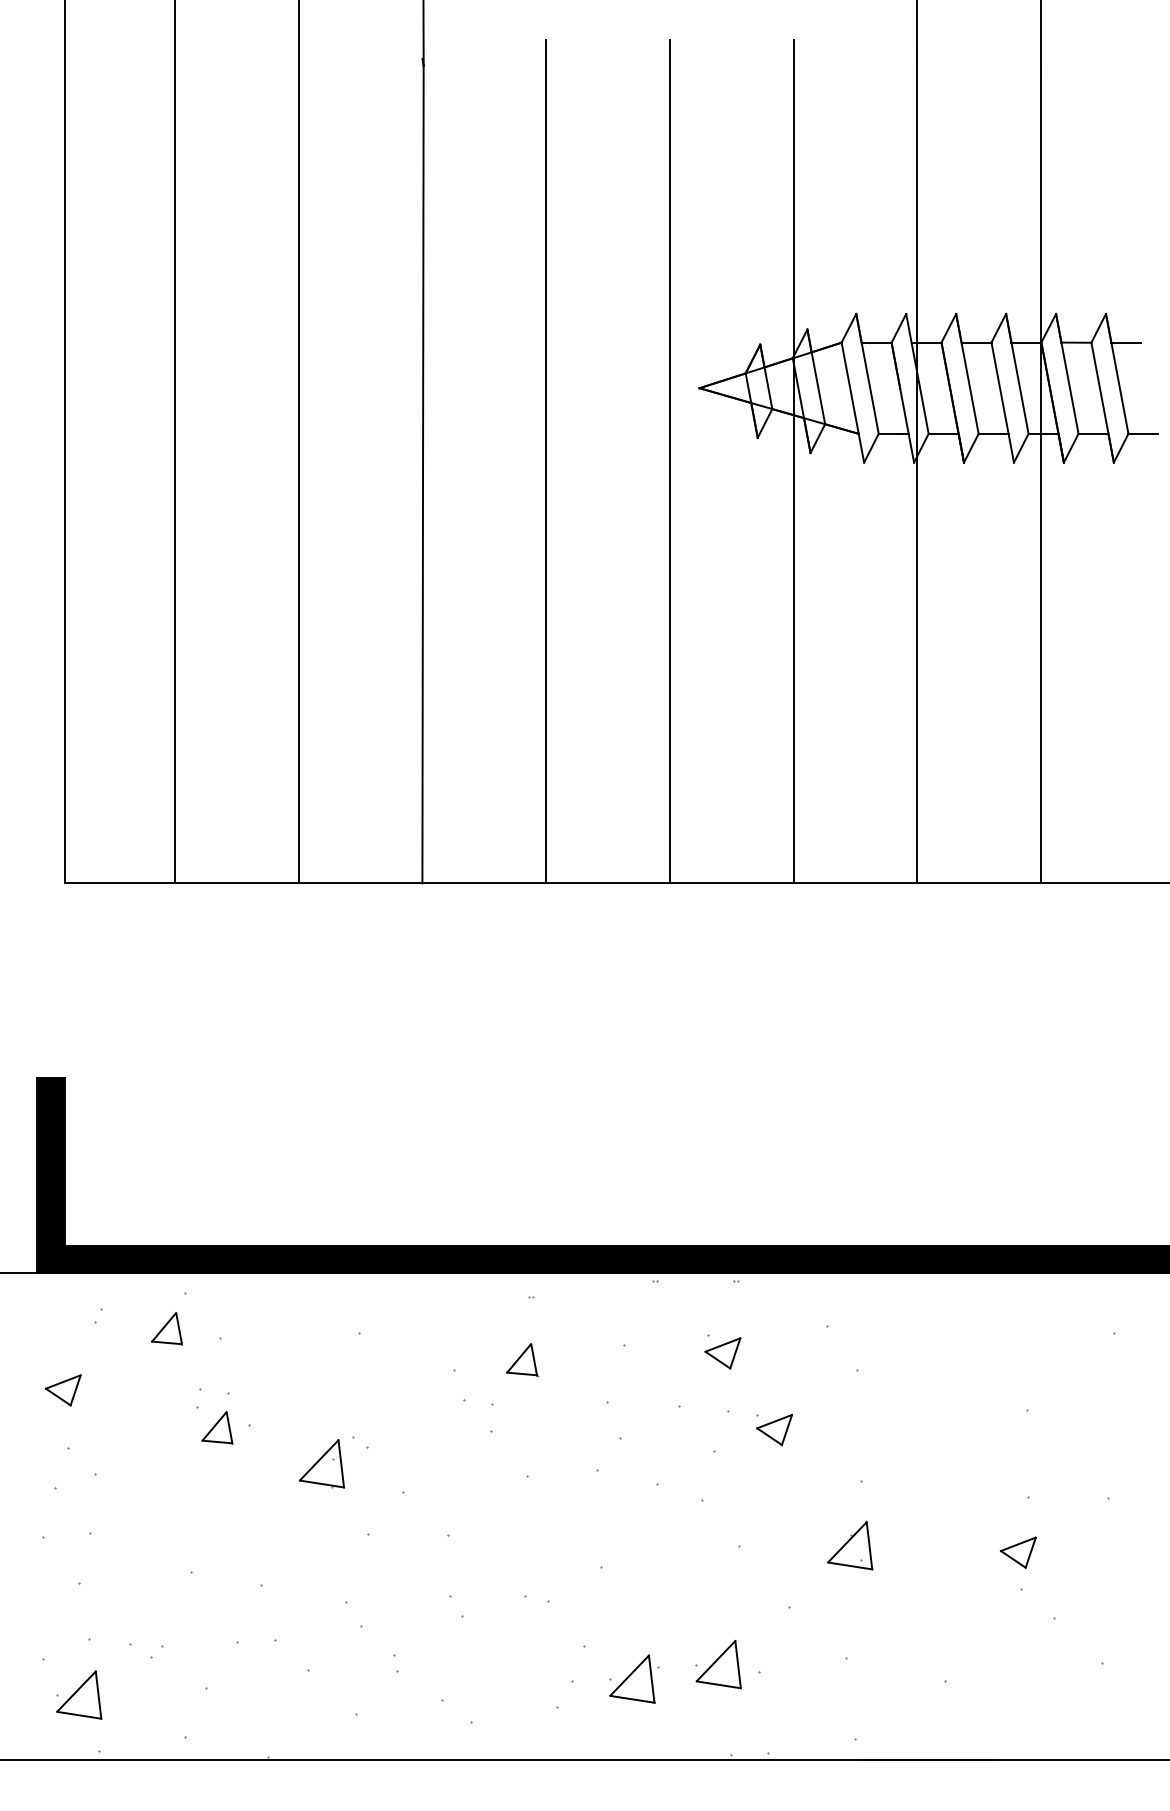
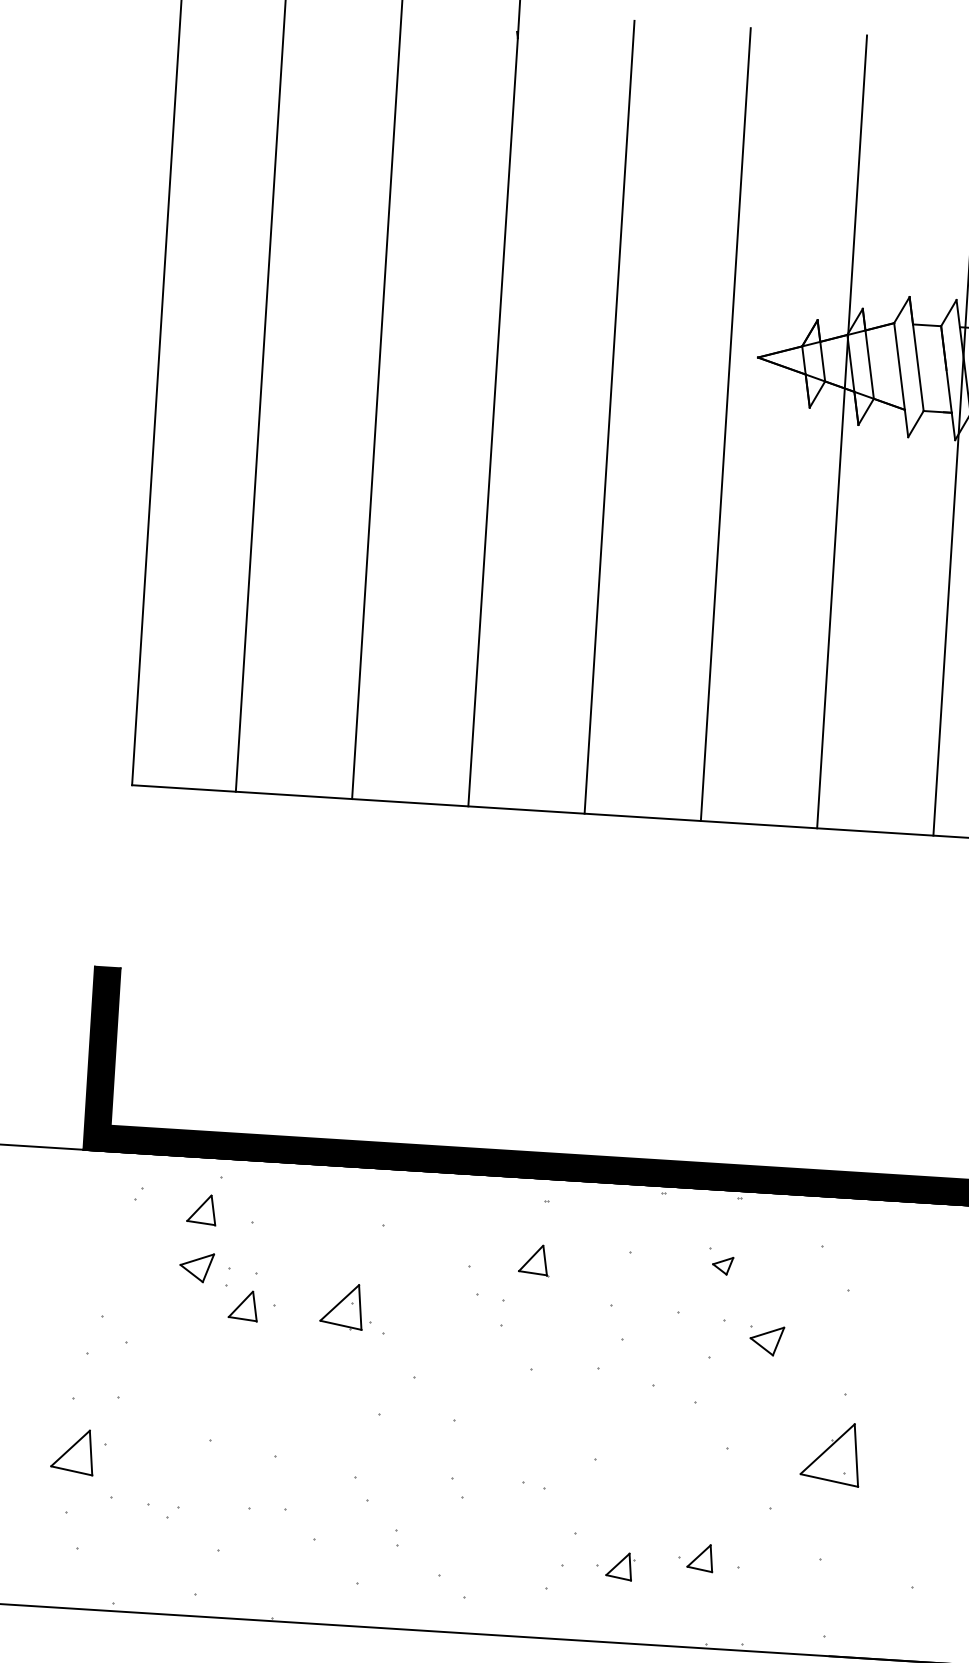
part: (722, 1353) -> (722, 1265), size x0.6
part: (62, 1390) -> (196, 1267), moved
part: (321, 1463) -> (341, 1306), moved
part: (850, 1545) -> (831, 1453), size x1.4
part: (718, 1664) -> (700, 1557), size x0.6
part: (634, 1678) -> (620, 1565), size x0.6
part: (79, 1694) -> (73, 1451), moved

